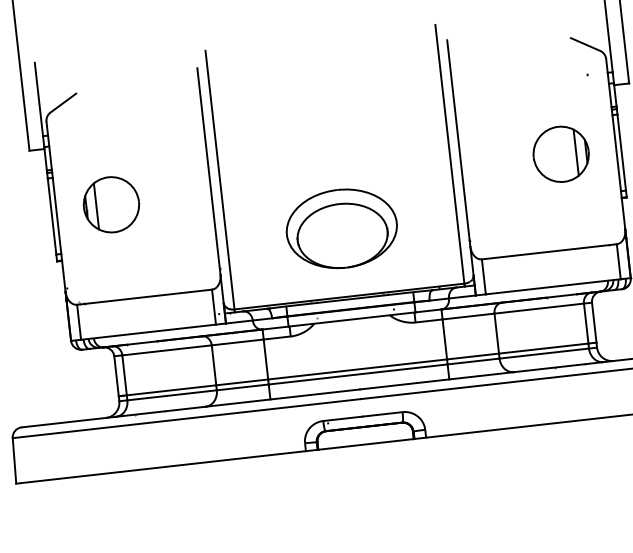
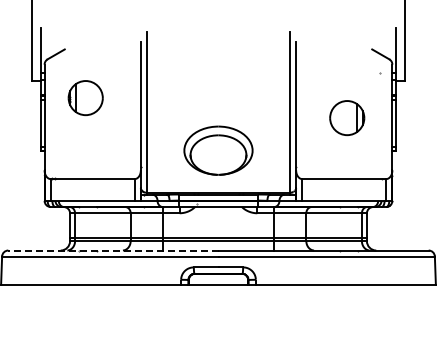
part: (561, 154) -> (347, 118), moved
part: (111, 205) -> (85, 98), moved
line: (189, 408) -> (112, 250), solid -> dashed

